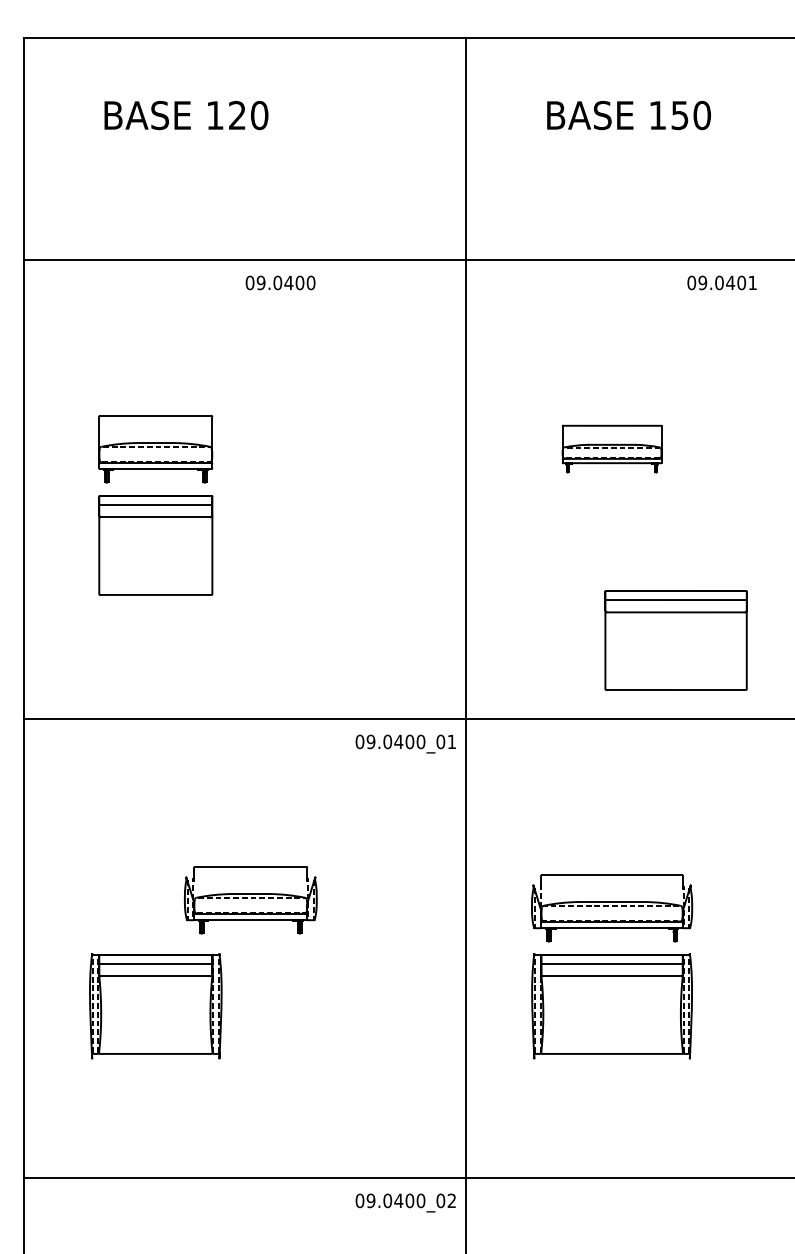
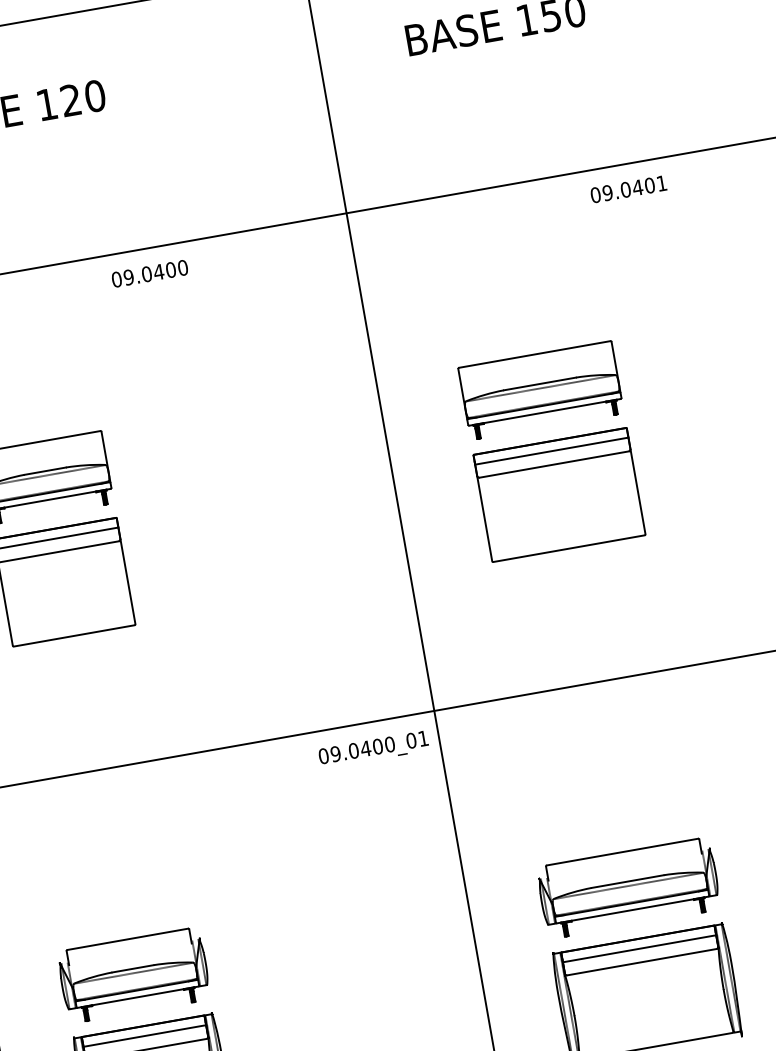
part: (611, 448) -> (540, 389), size x1.43
part: (675, 640) -> (558, 495), moved
part: (250, 900) -> (133, 975), moved

